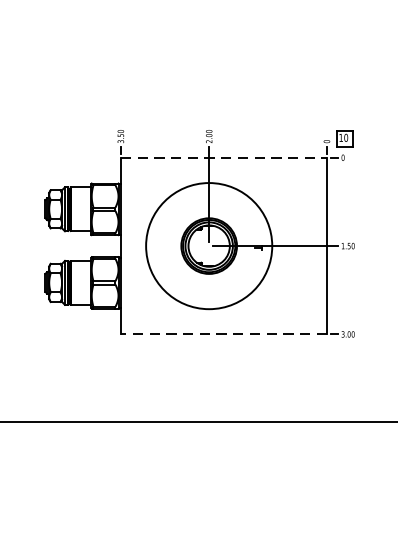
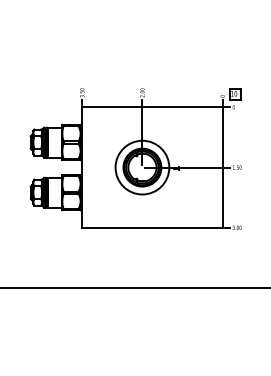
line: (223, 157) -> (152, 107), dashed -> solid
circle: (209, 245) -> (142, 167), size x0.62
line: (222, 333) -> (151, 227), dashed -> solid

